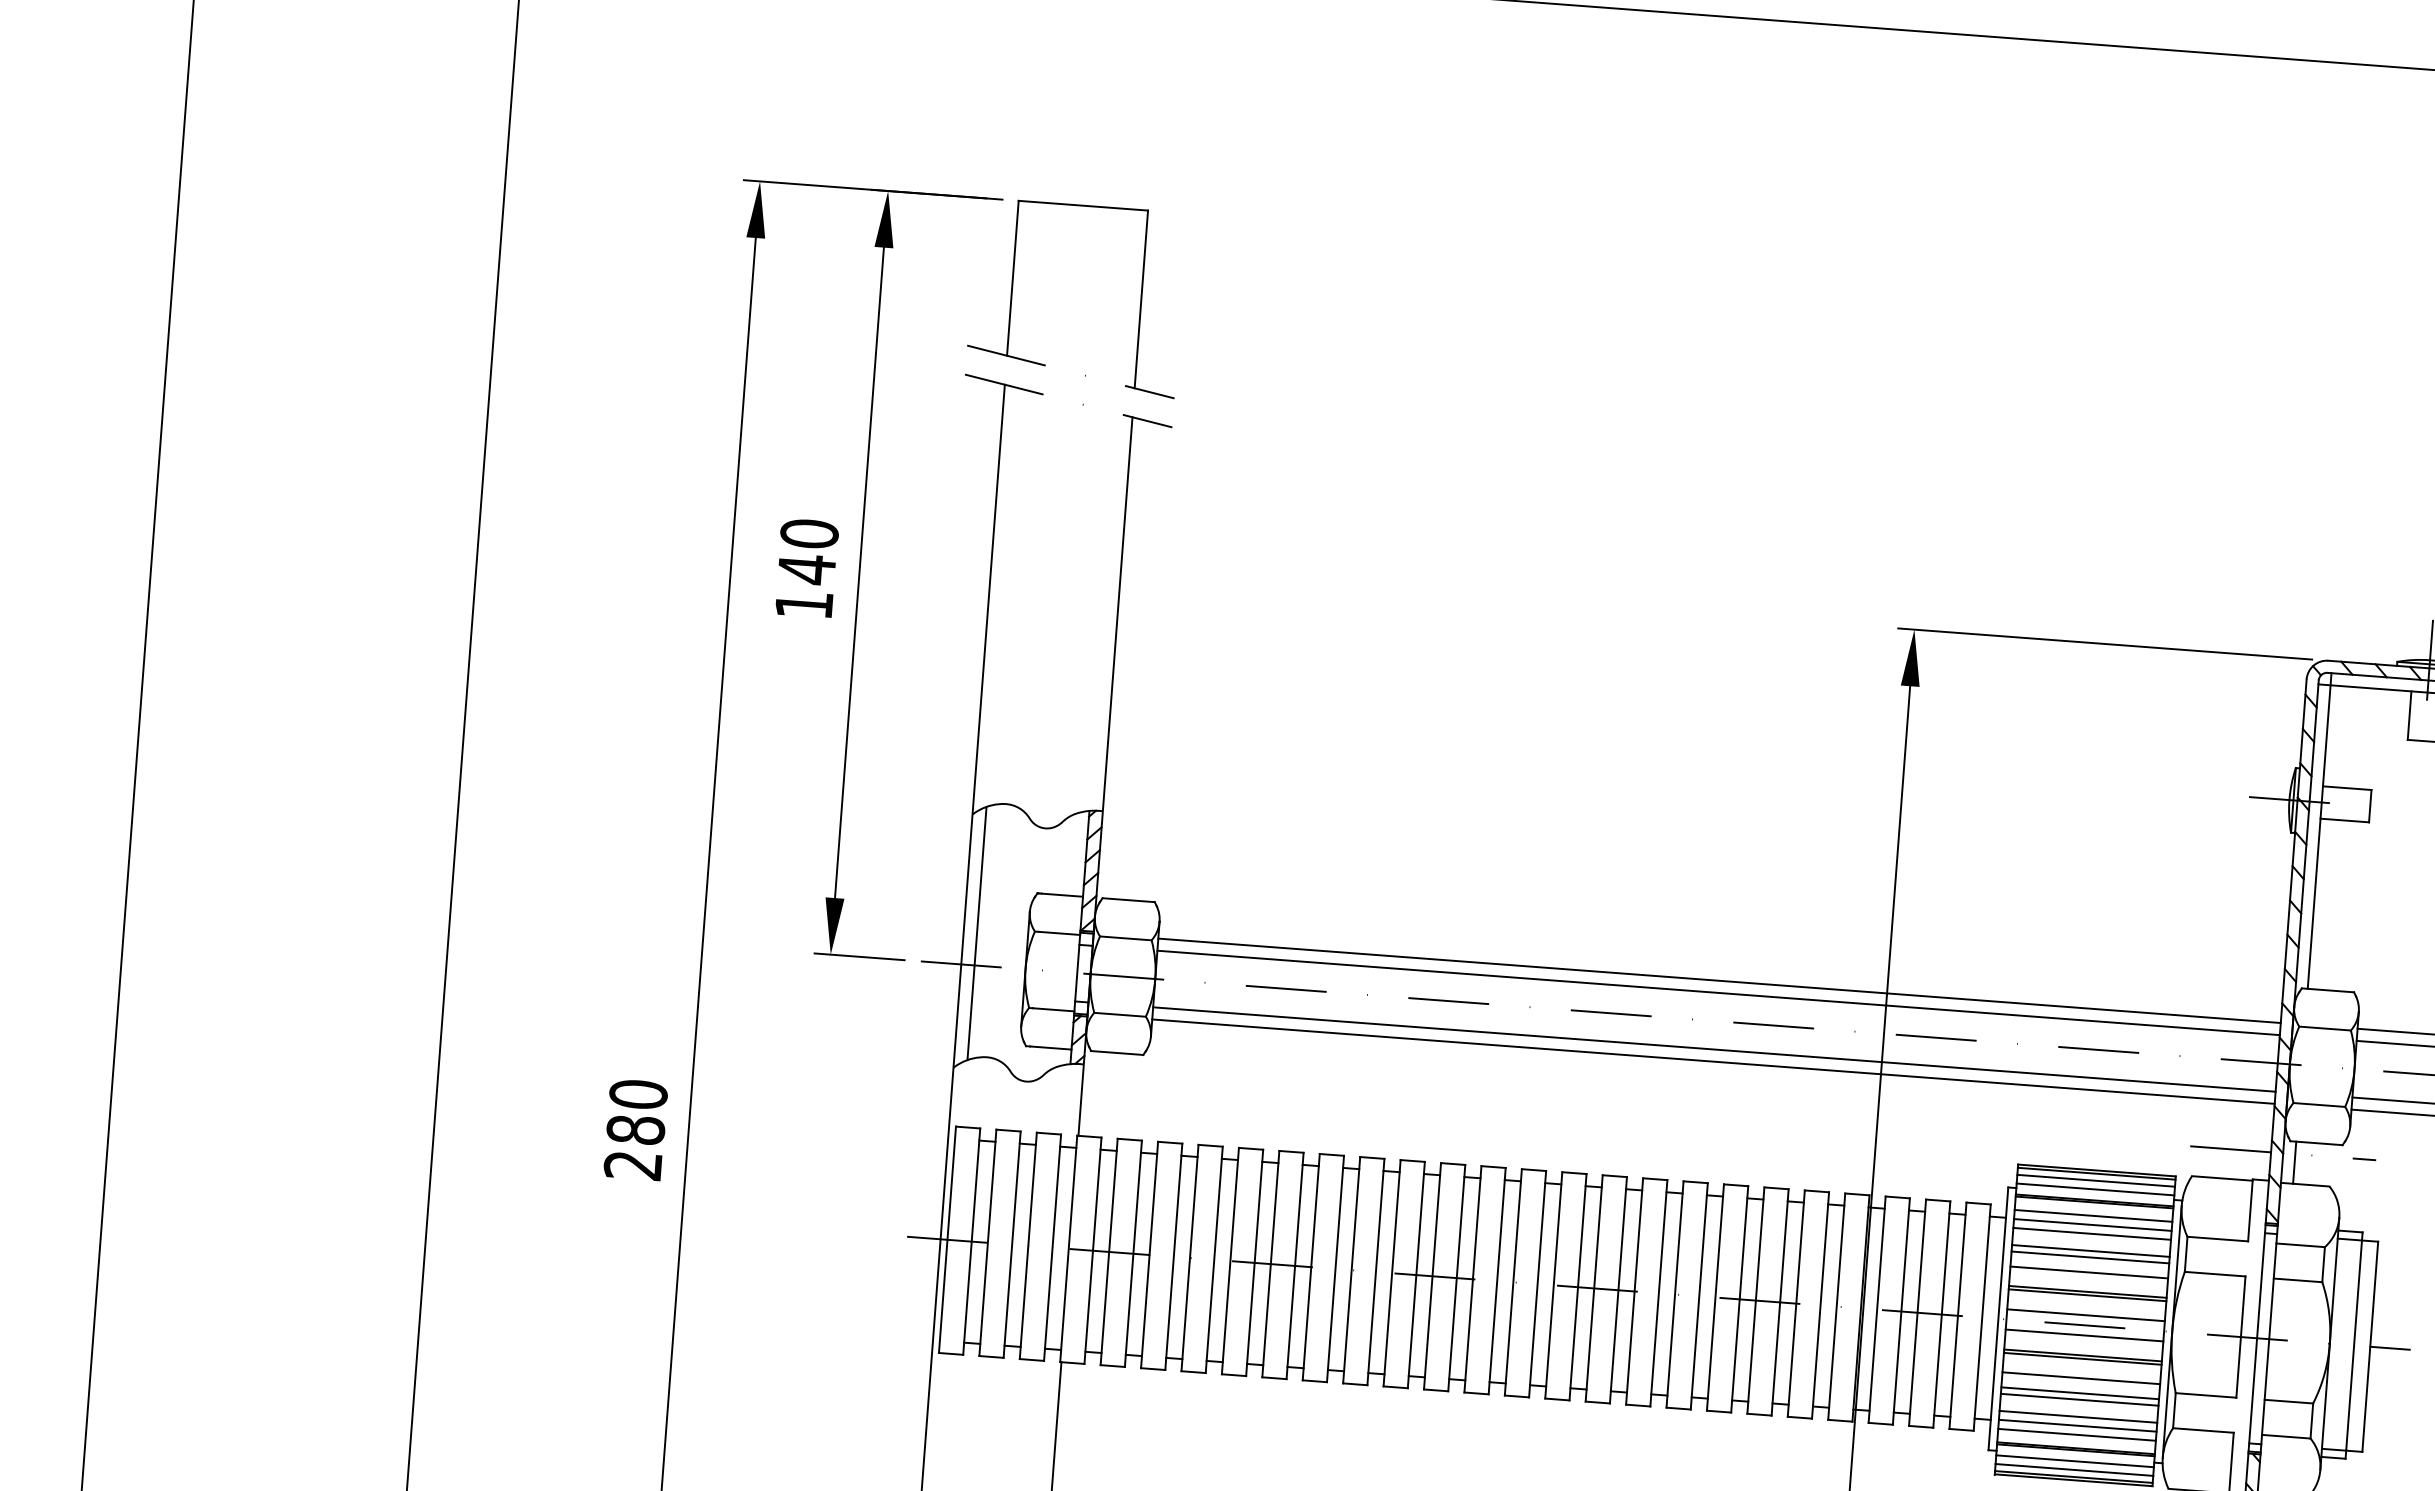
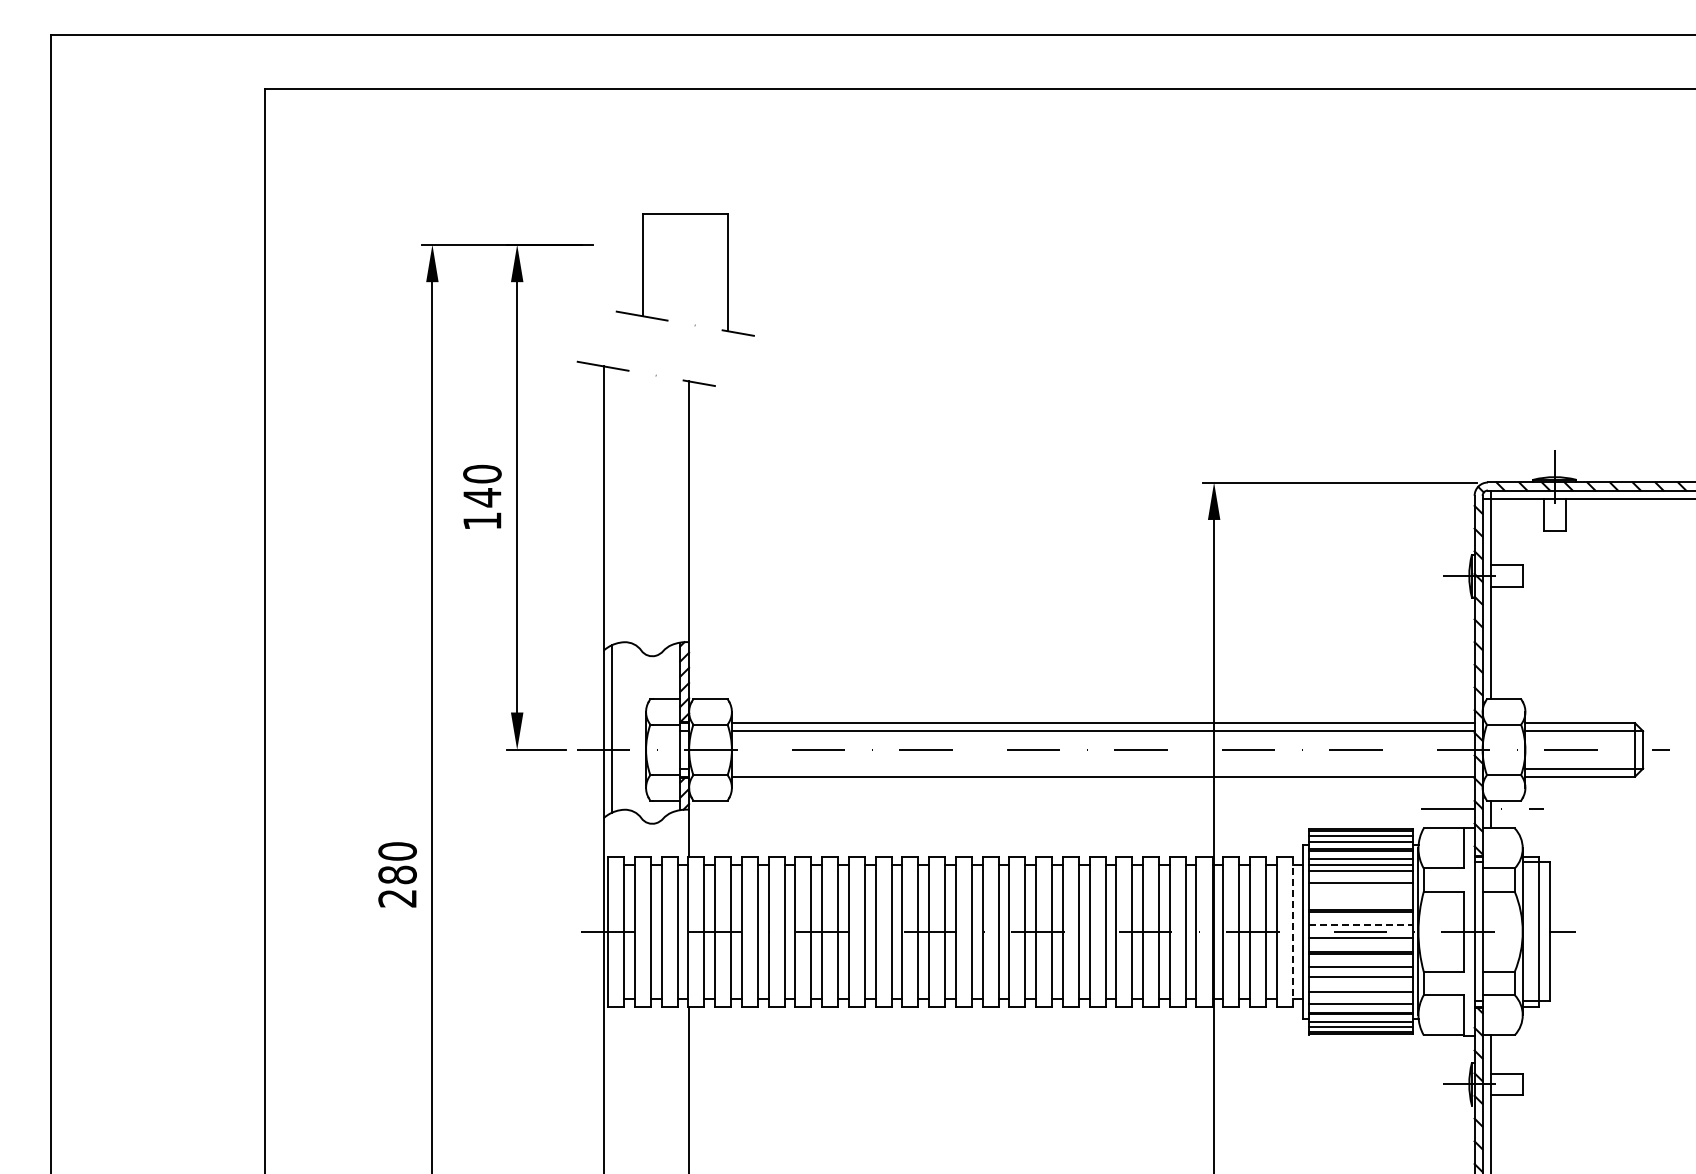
part: (1013, 292) -> (643, 274), moved
line: (1713, 1049) -> (1102, 768), removed
line: (2089, 1256) -> (1360, 886), removed
line: (2088, 1271) -> (1360, 896), removed
line: (2086, 1315) -> (1361, 925), solid -> dashed
line: (1981, 1317) -> (1292, 931), solid -> dashed
line: (2078, 1400) -> (1360, 981), removed
line: (2077, 1426) -> (1360, 998), removed

